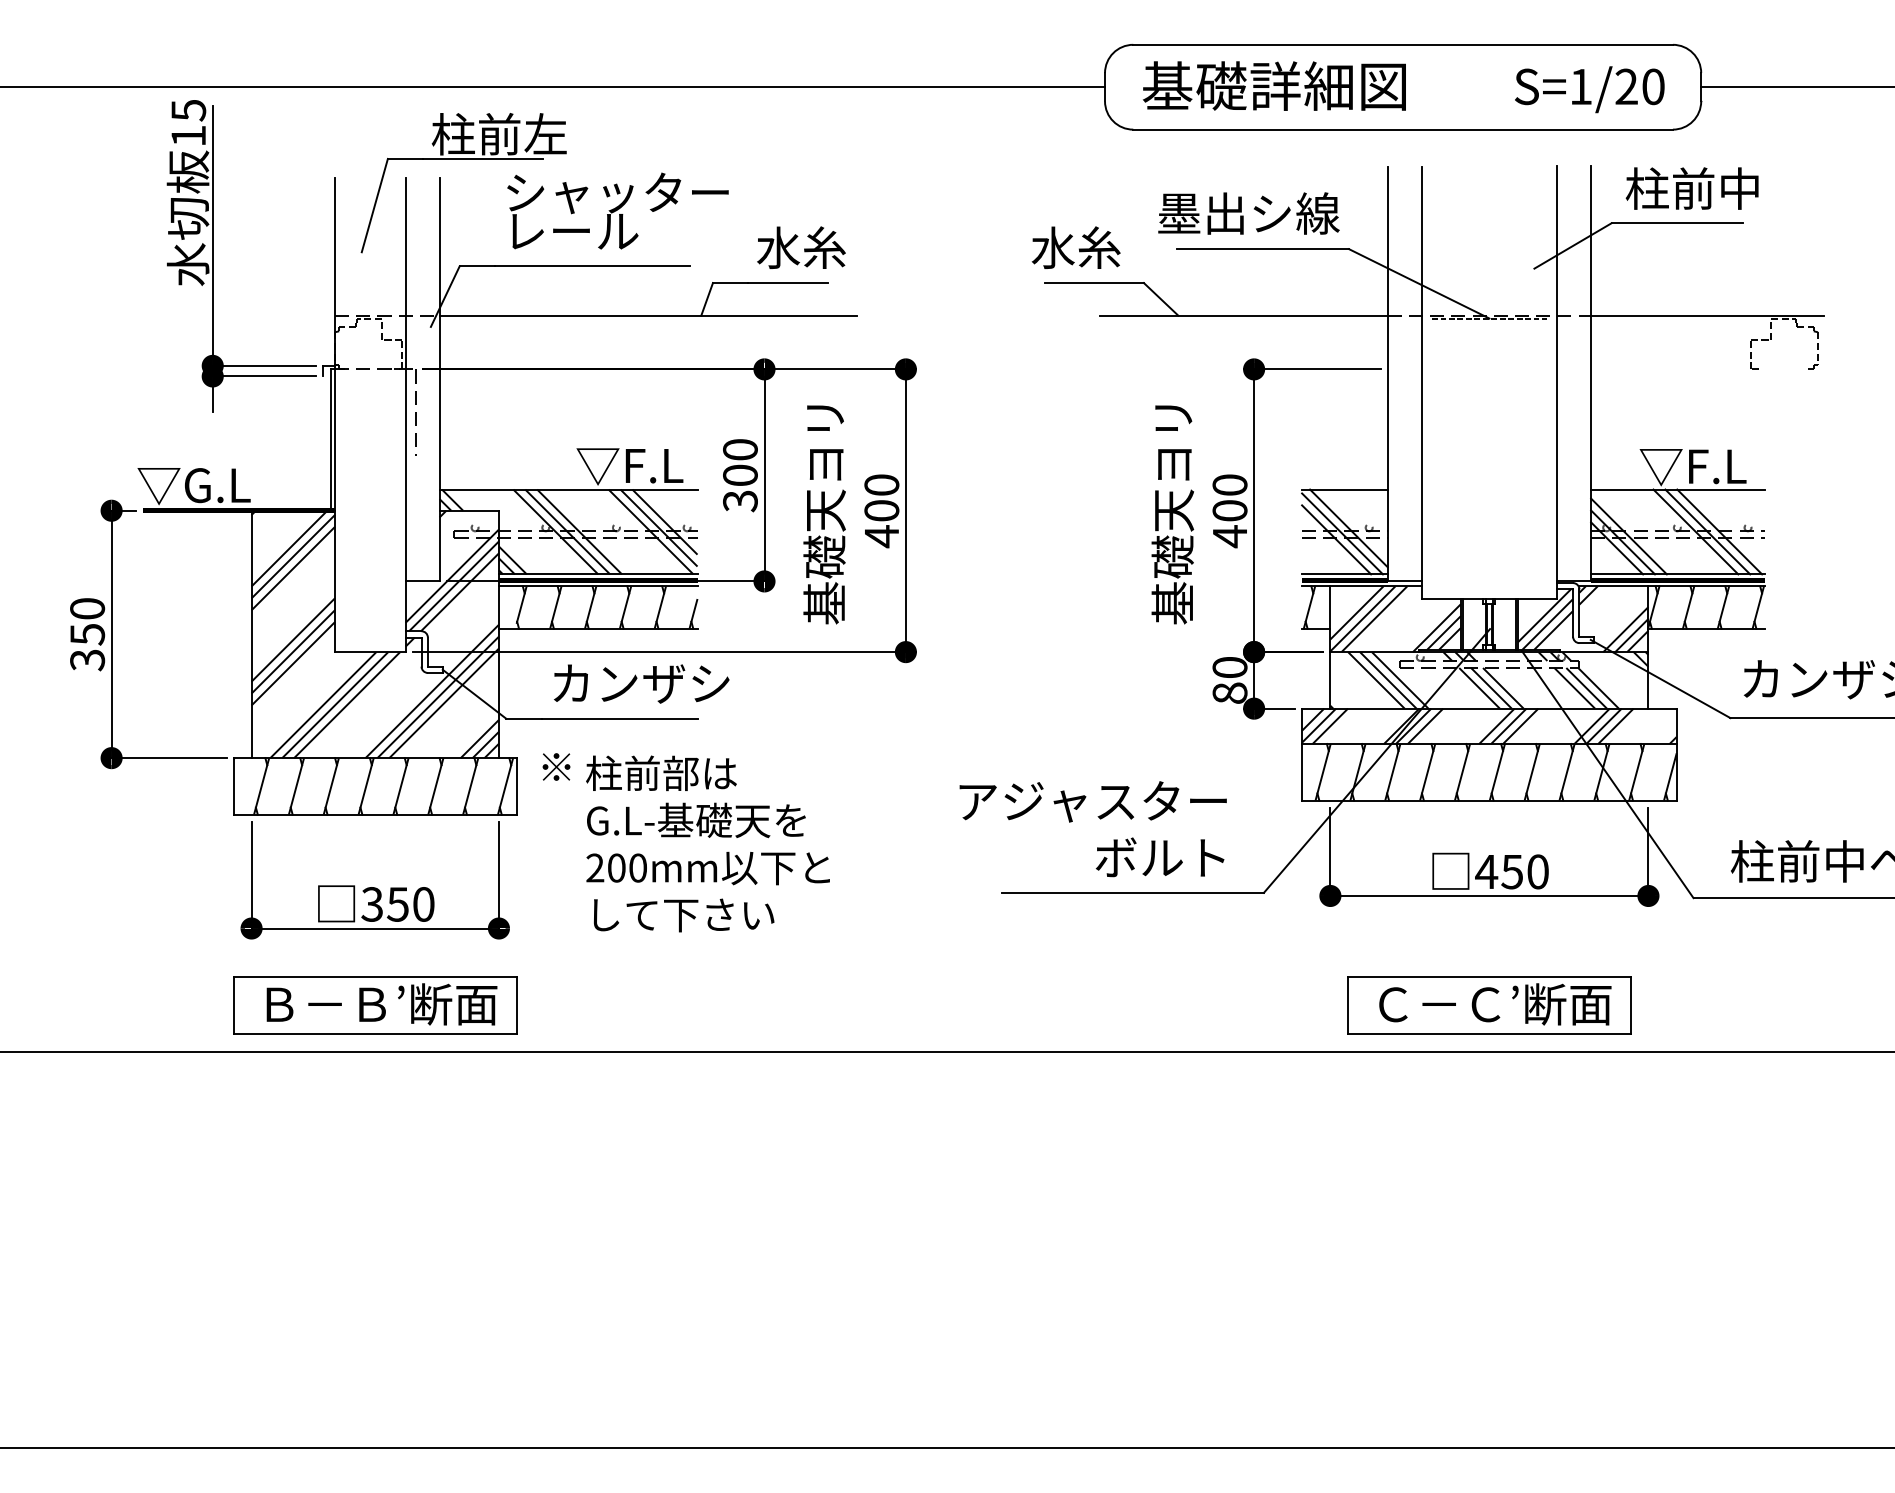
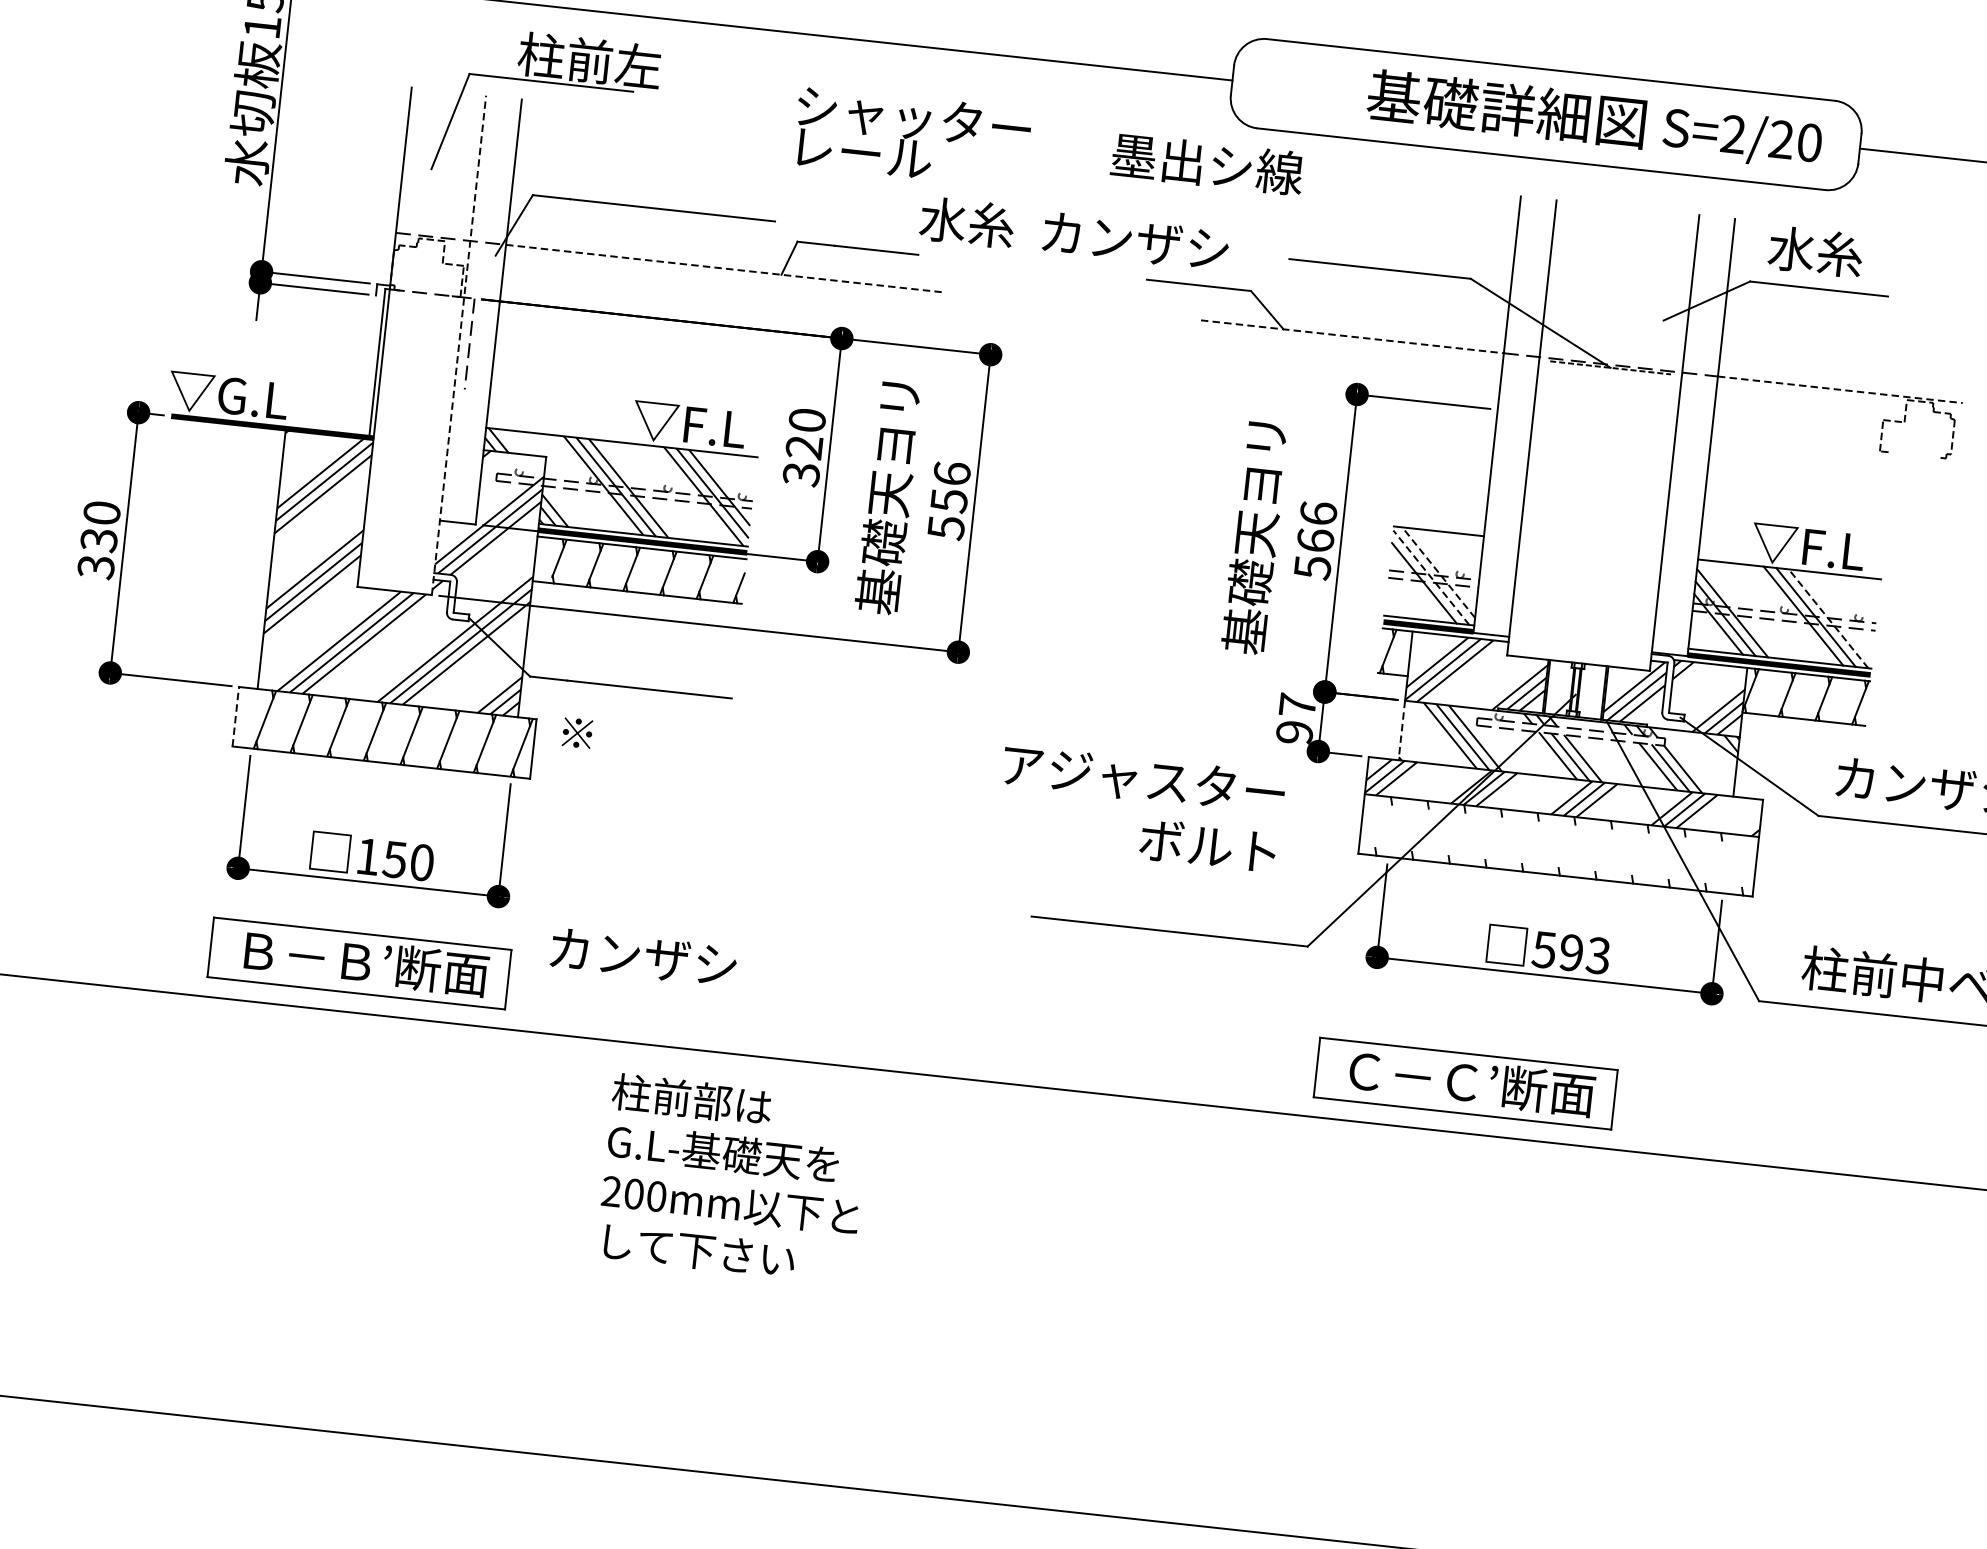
text: (1274, 85) -> (1506, 108), moved
text: (1581, 86) -> (1734, 134), S=1/20 -> S=2/20
text: (1691, 188) -> (1838, 254), 柱前中 -> 水糸
text: (617, 210) -> (911, 136), moved
text: (1248, 213) -> (1206, 164), moved
text: (801, 247) -> (967, 222), moved
text: (1031, 247) -> (1136, 240), 水糸 -> カンザシ
line: (648, 315) -> (725, 268), solid -> dashed
line: (1243, 315) -> (1352, 336), solid -> dashed
line: (1707, 315) -> (1840, 389), solid -> dashed
line: (405, 414) -> (458, 344), solid -> dashed
text: (740, 475) -> (804, 447), 300 -> 320
text: (881, 511) -> (948, 501), 400 -> 556
text: (1229, 511) -> (1314, 541), 400 -> 566
line: (1348, 528) -> (1438, 572), solid -> dashed
line: (1719, 531) -> (1828, 618), solid -> dashed
line: (1342, 533) -> (1431, 577), solid -> dashed
text: (87, 634) -> (99, 540), 350 -> 330
text: (1229, 679) -> (1295, 718), 80 -> 97
line: (1330, 680) -> (1401, 730), solid -> dashed
text: (641, 683) -> (643, 957), moved
hatch: (1495, 772) -> (1565, 846), removed
line: (233, 785) -> (235, 715), solid -> dashed
text: (1092, 829) -> (1140, 808), moved
text: (707, 843) -> (732, 1178), moved
text: (1511, 871) -> (1570, 952), 450 -> 593
text: (371, 904) -> (367, 856), 350 -> 150
part: (1489, 1005) -> (1465, 1083), moved

